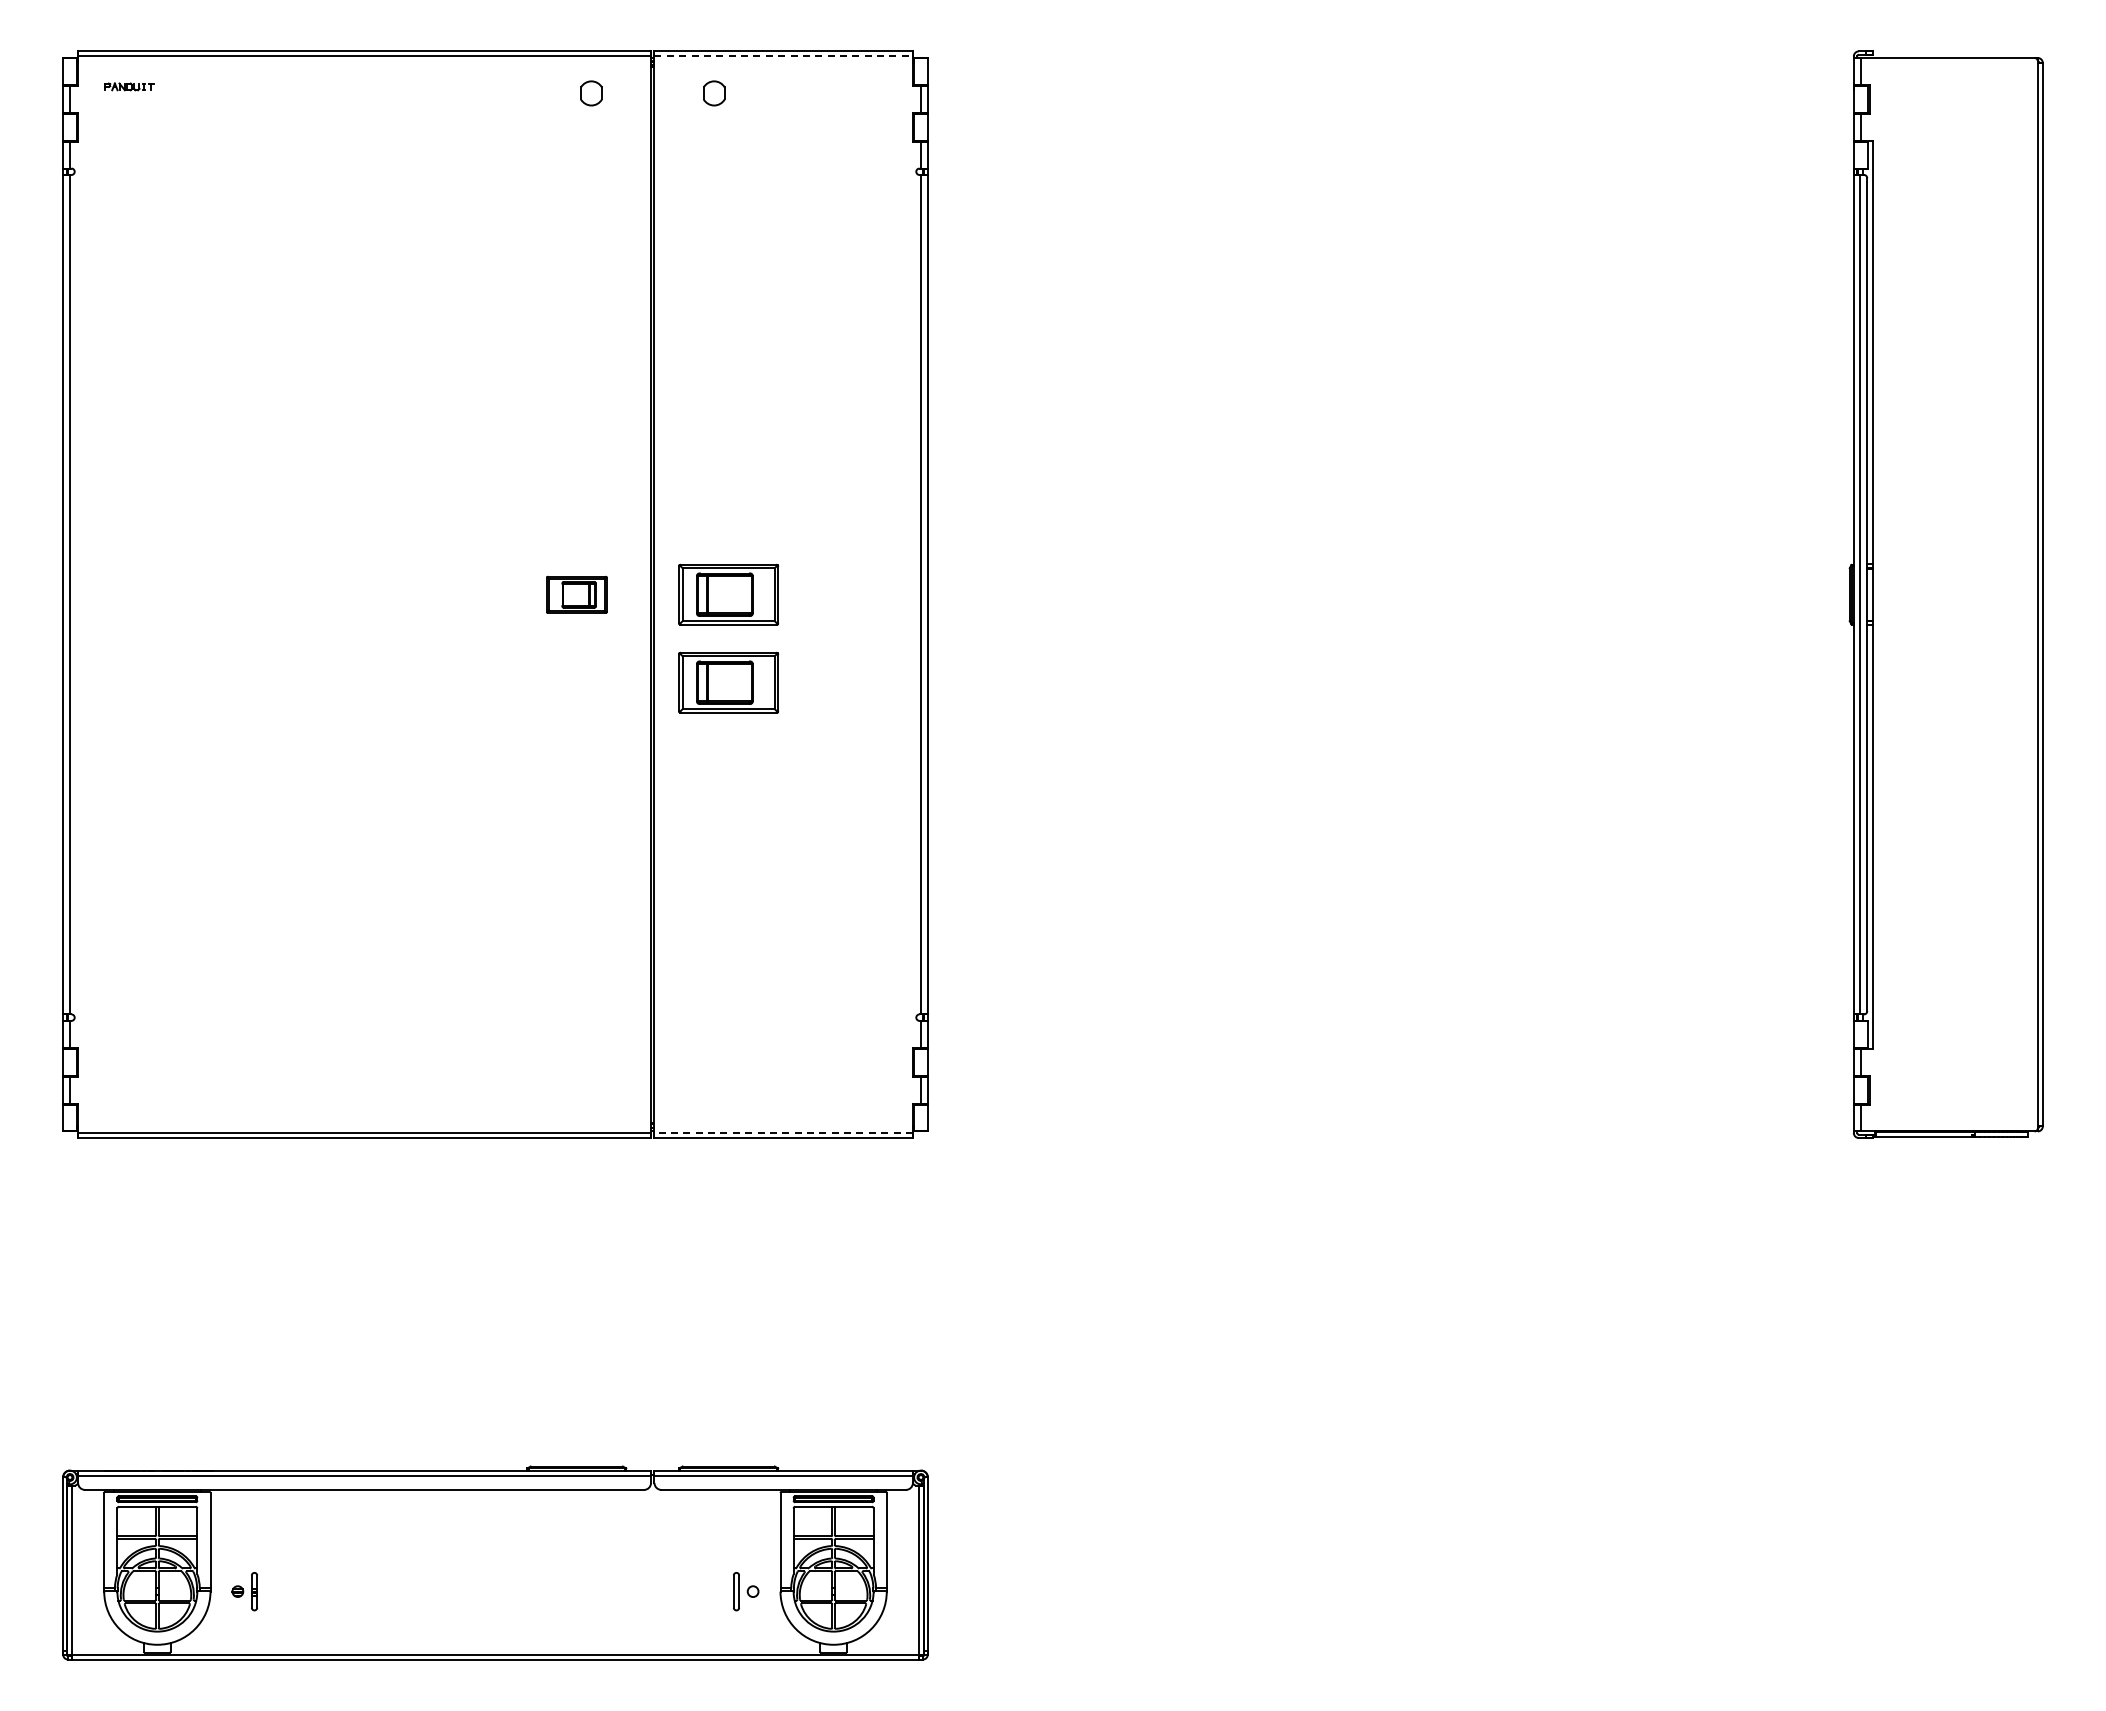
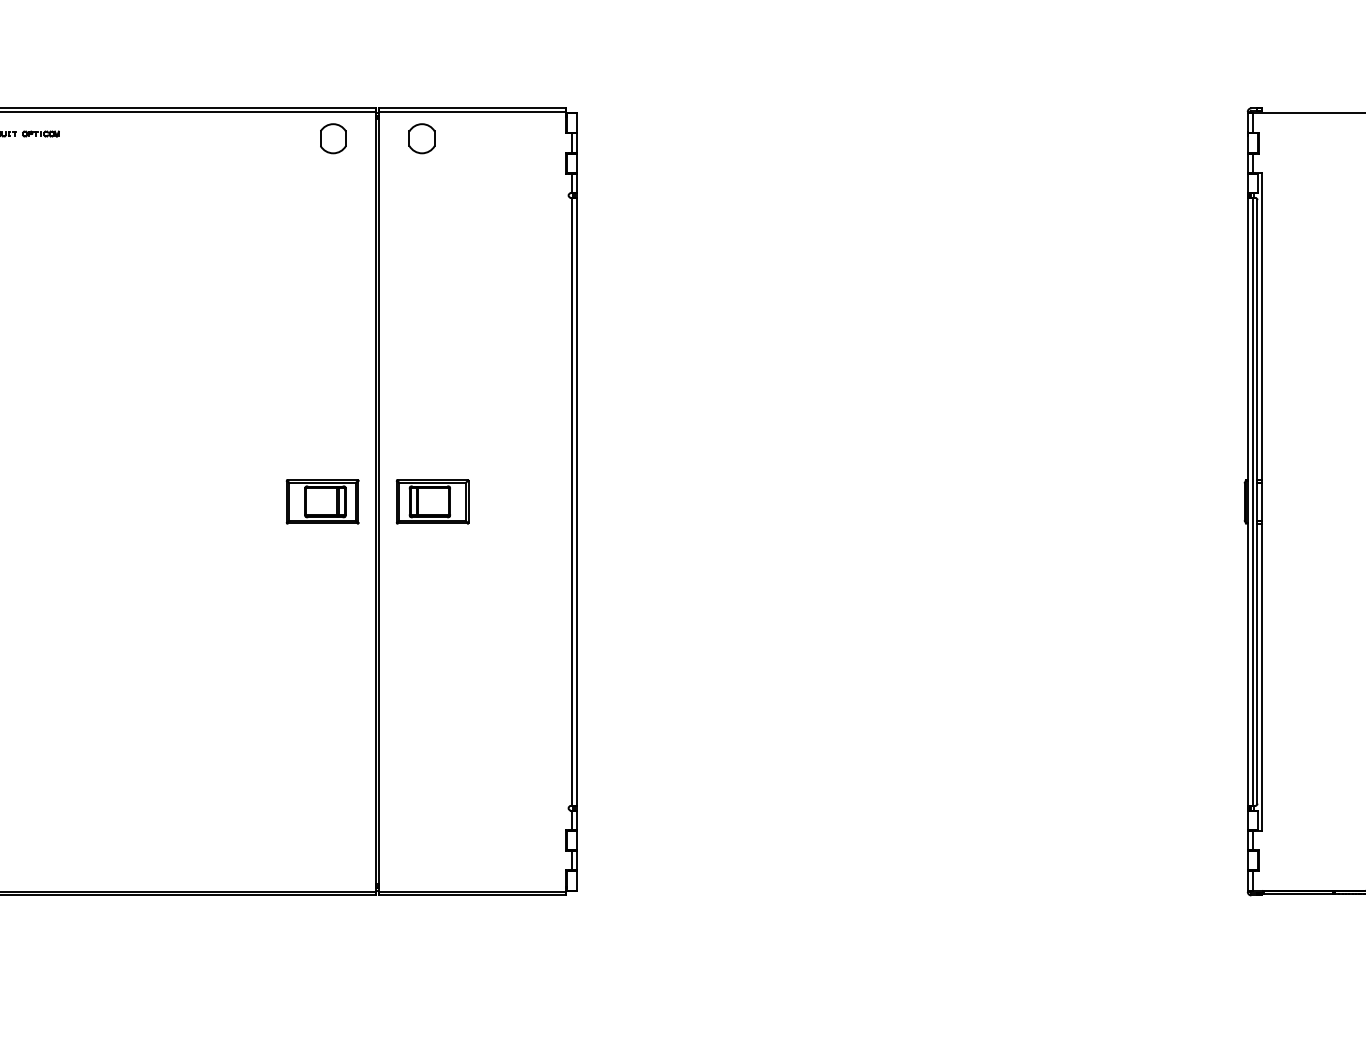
line: (784, 56) -> (473, 112), dashed -> solid
part: (187, 86) -> (40, 133), added
part: (591, 93) -> (333, 138), size x1.67
part: (714, 93) -> (422, 138), size x1.67
part: (576, 594) -> (322, 501), size x1.67
part: (728, 682) -> (432, 565), removed
line: (783, 1133) -> (472, 892), dashed -> solid

